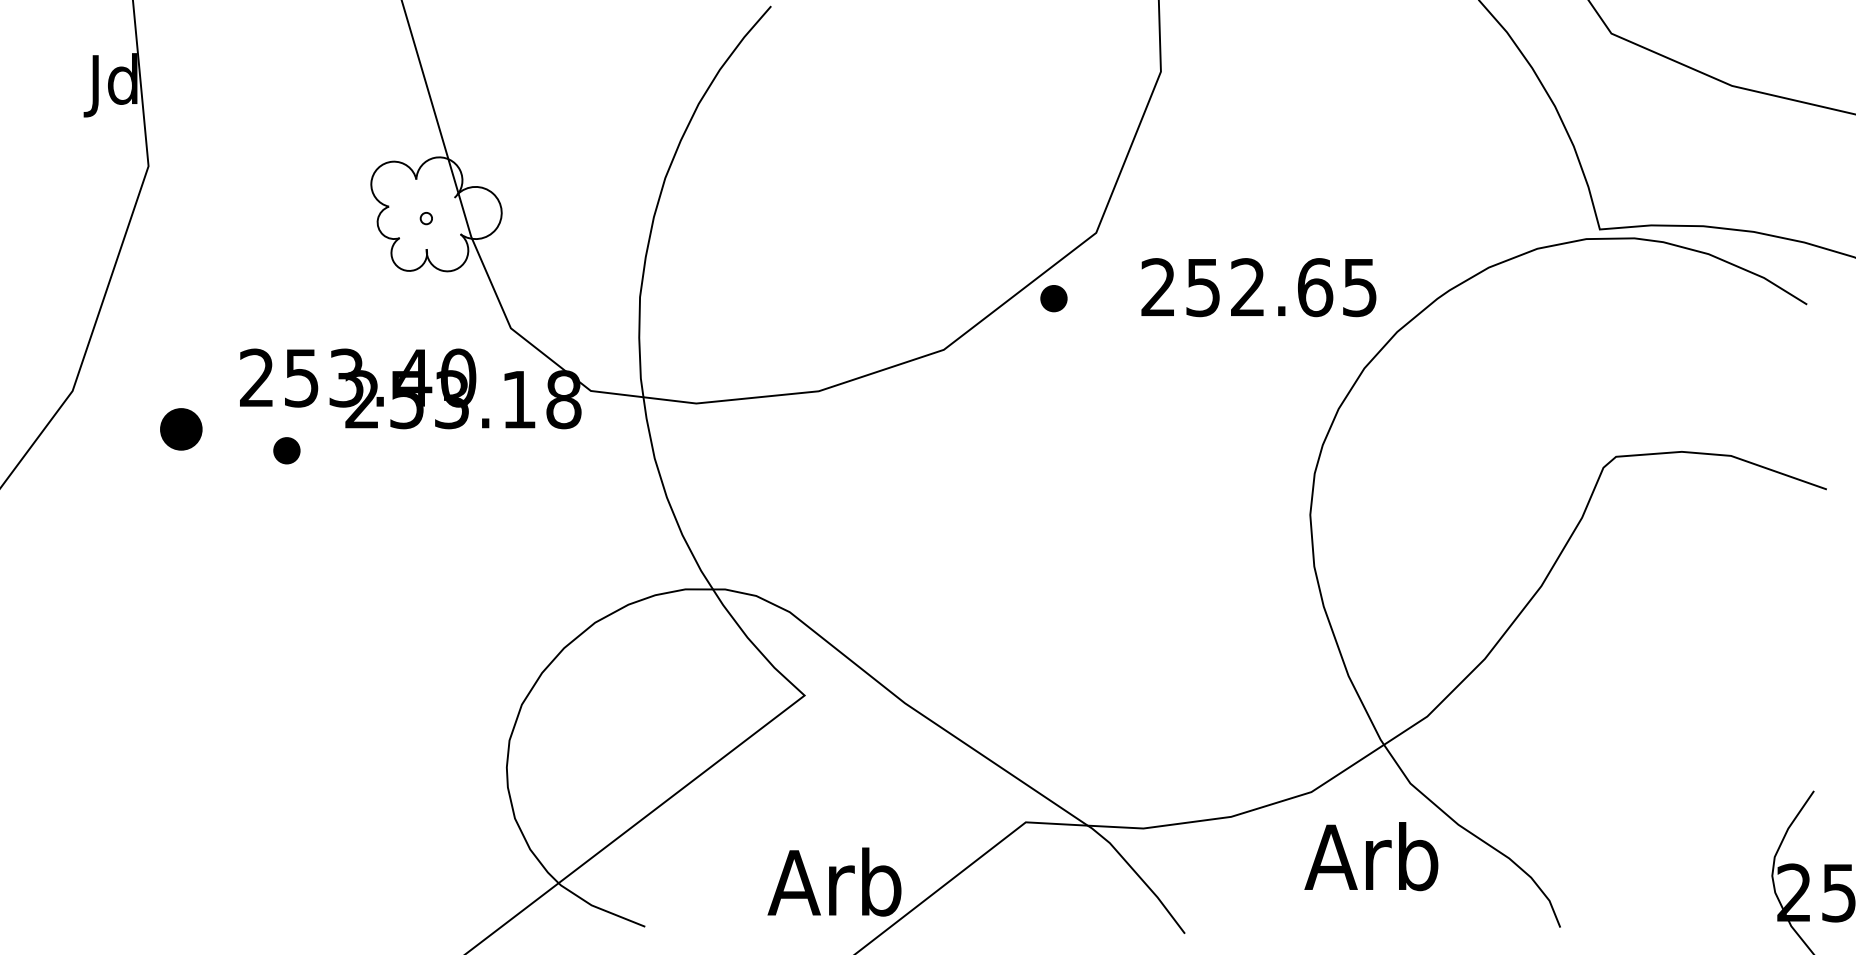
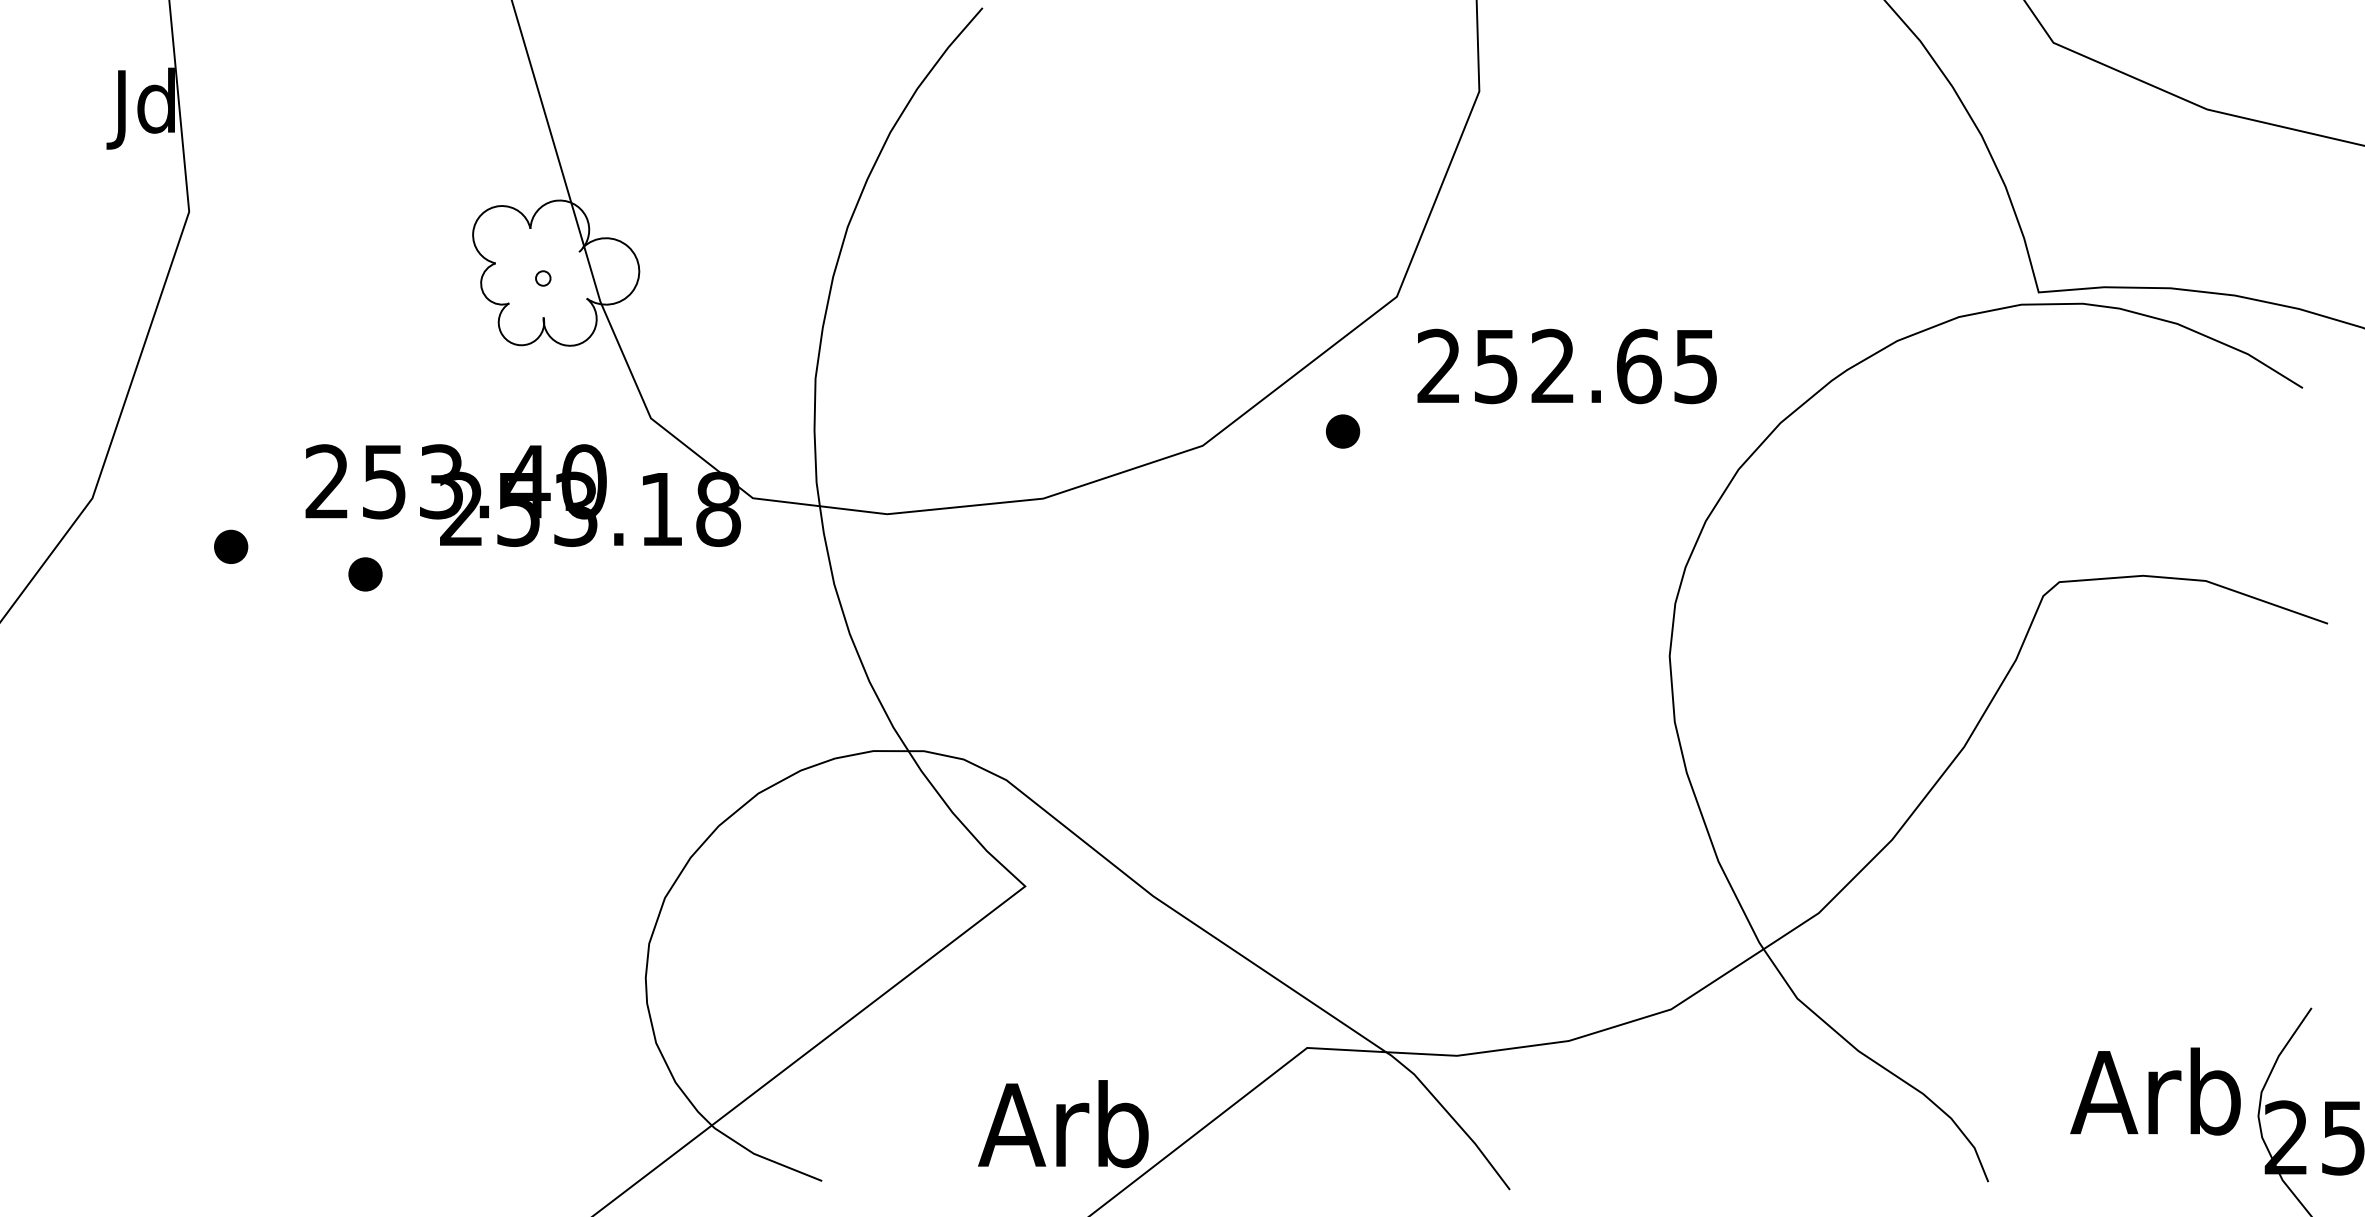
text: (1258, 287) -> (1566, 366), moved
part: (1054, 298) -> (1343, 431), moved
part: (181, 428) -> (231, 546), size x0.62
text: (1371, 856) -> (2155, 1091), moved

